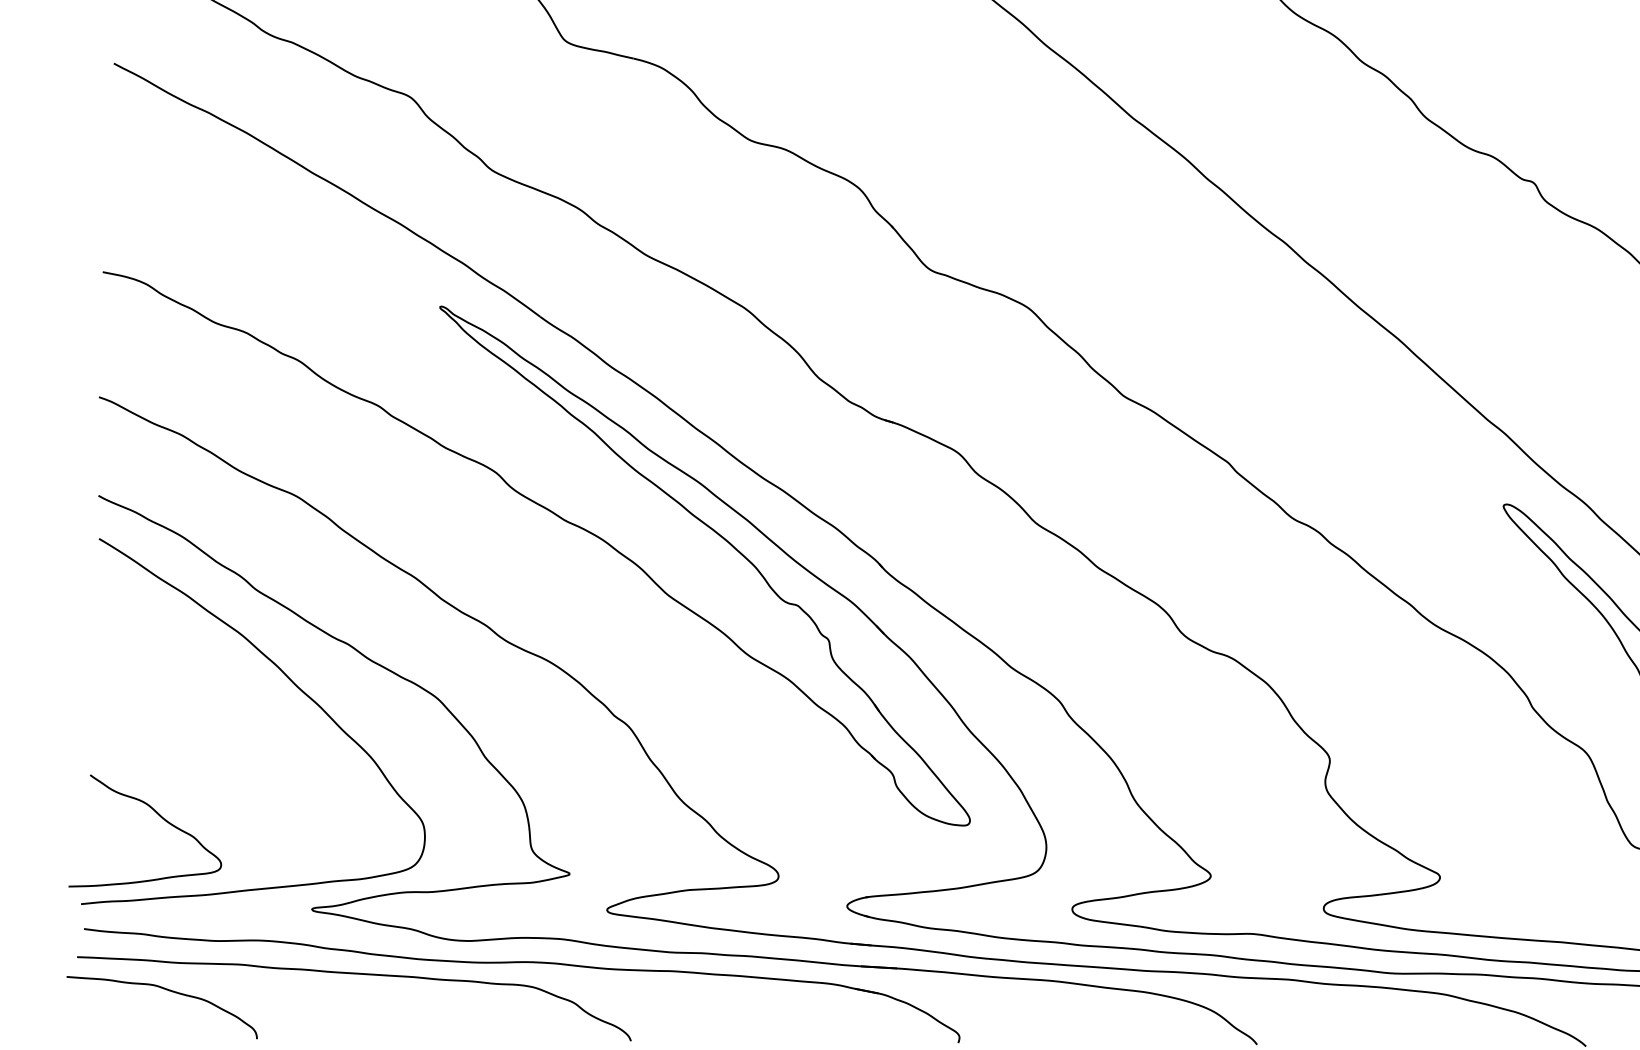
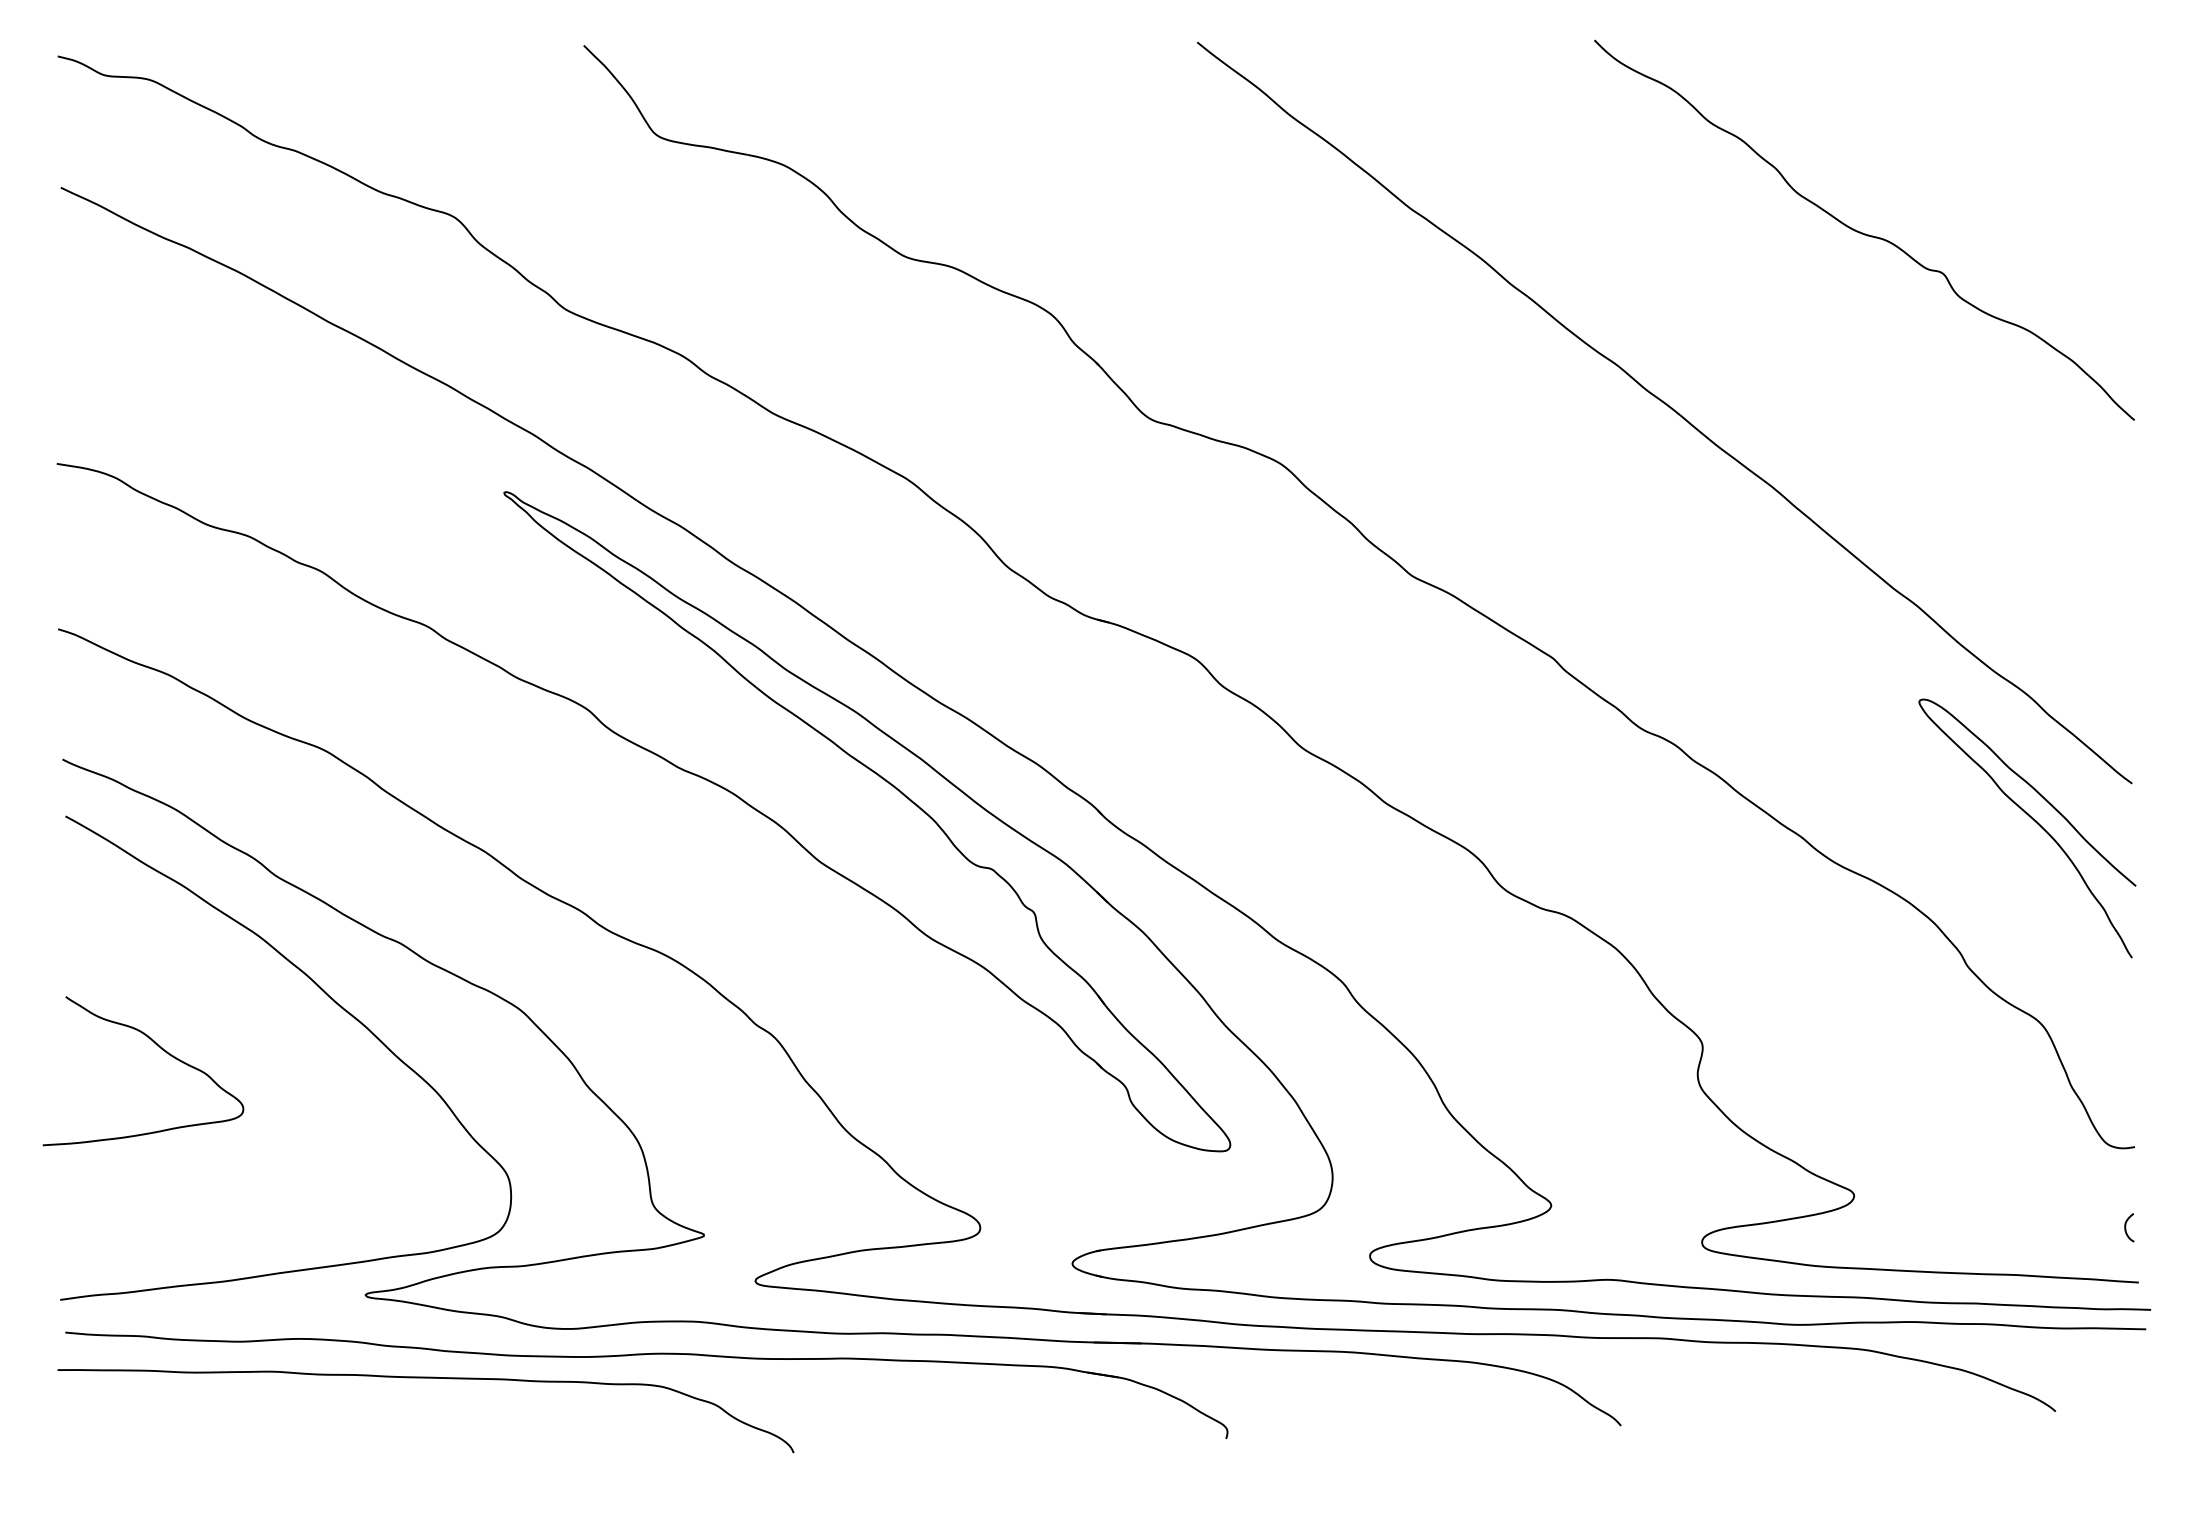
curve: (161, 818) -> (162, 1050), moved
curve: (167, 990) -> (178, 1409), removed

